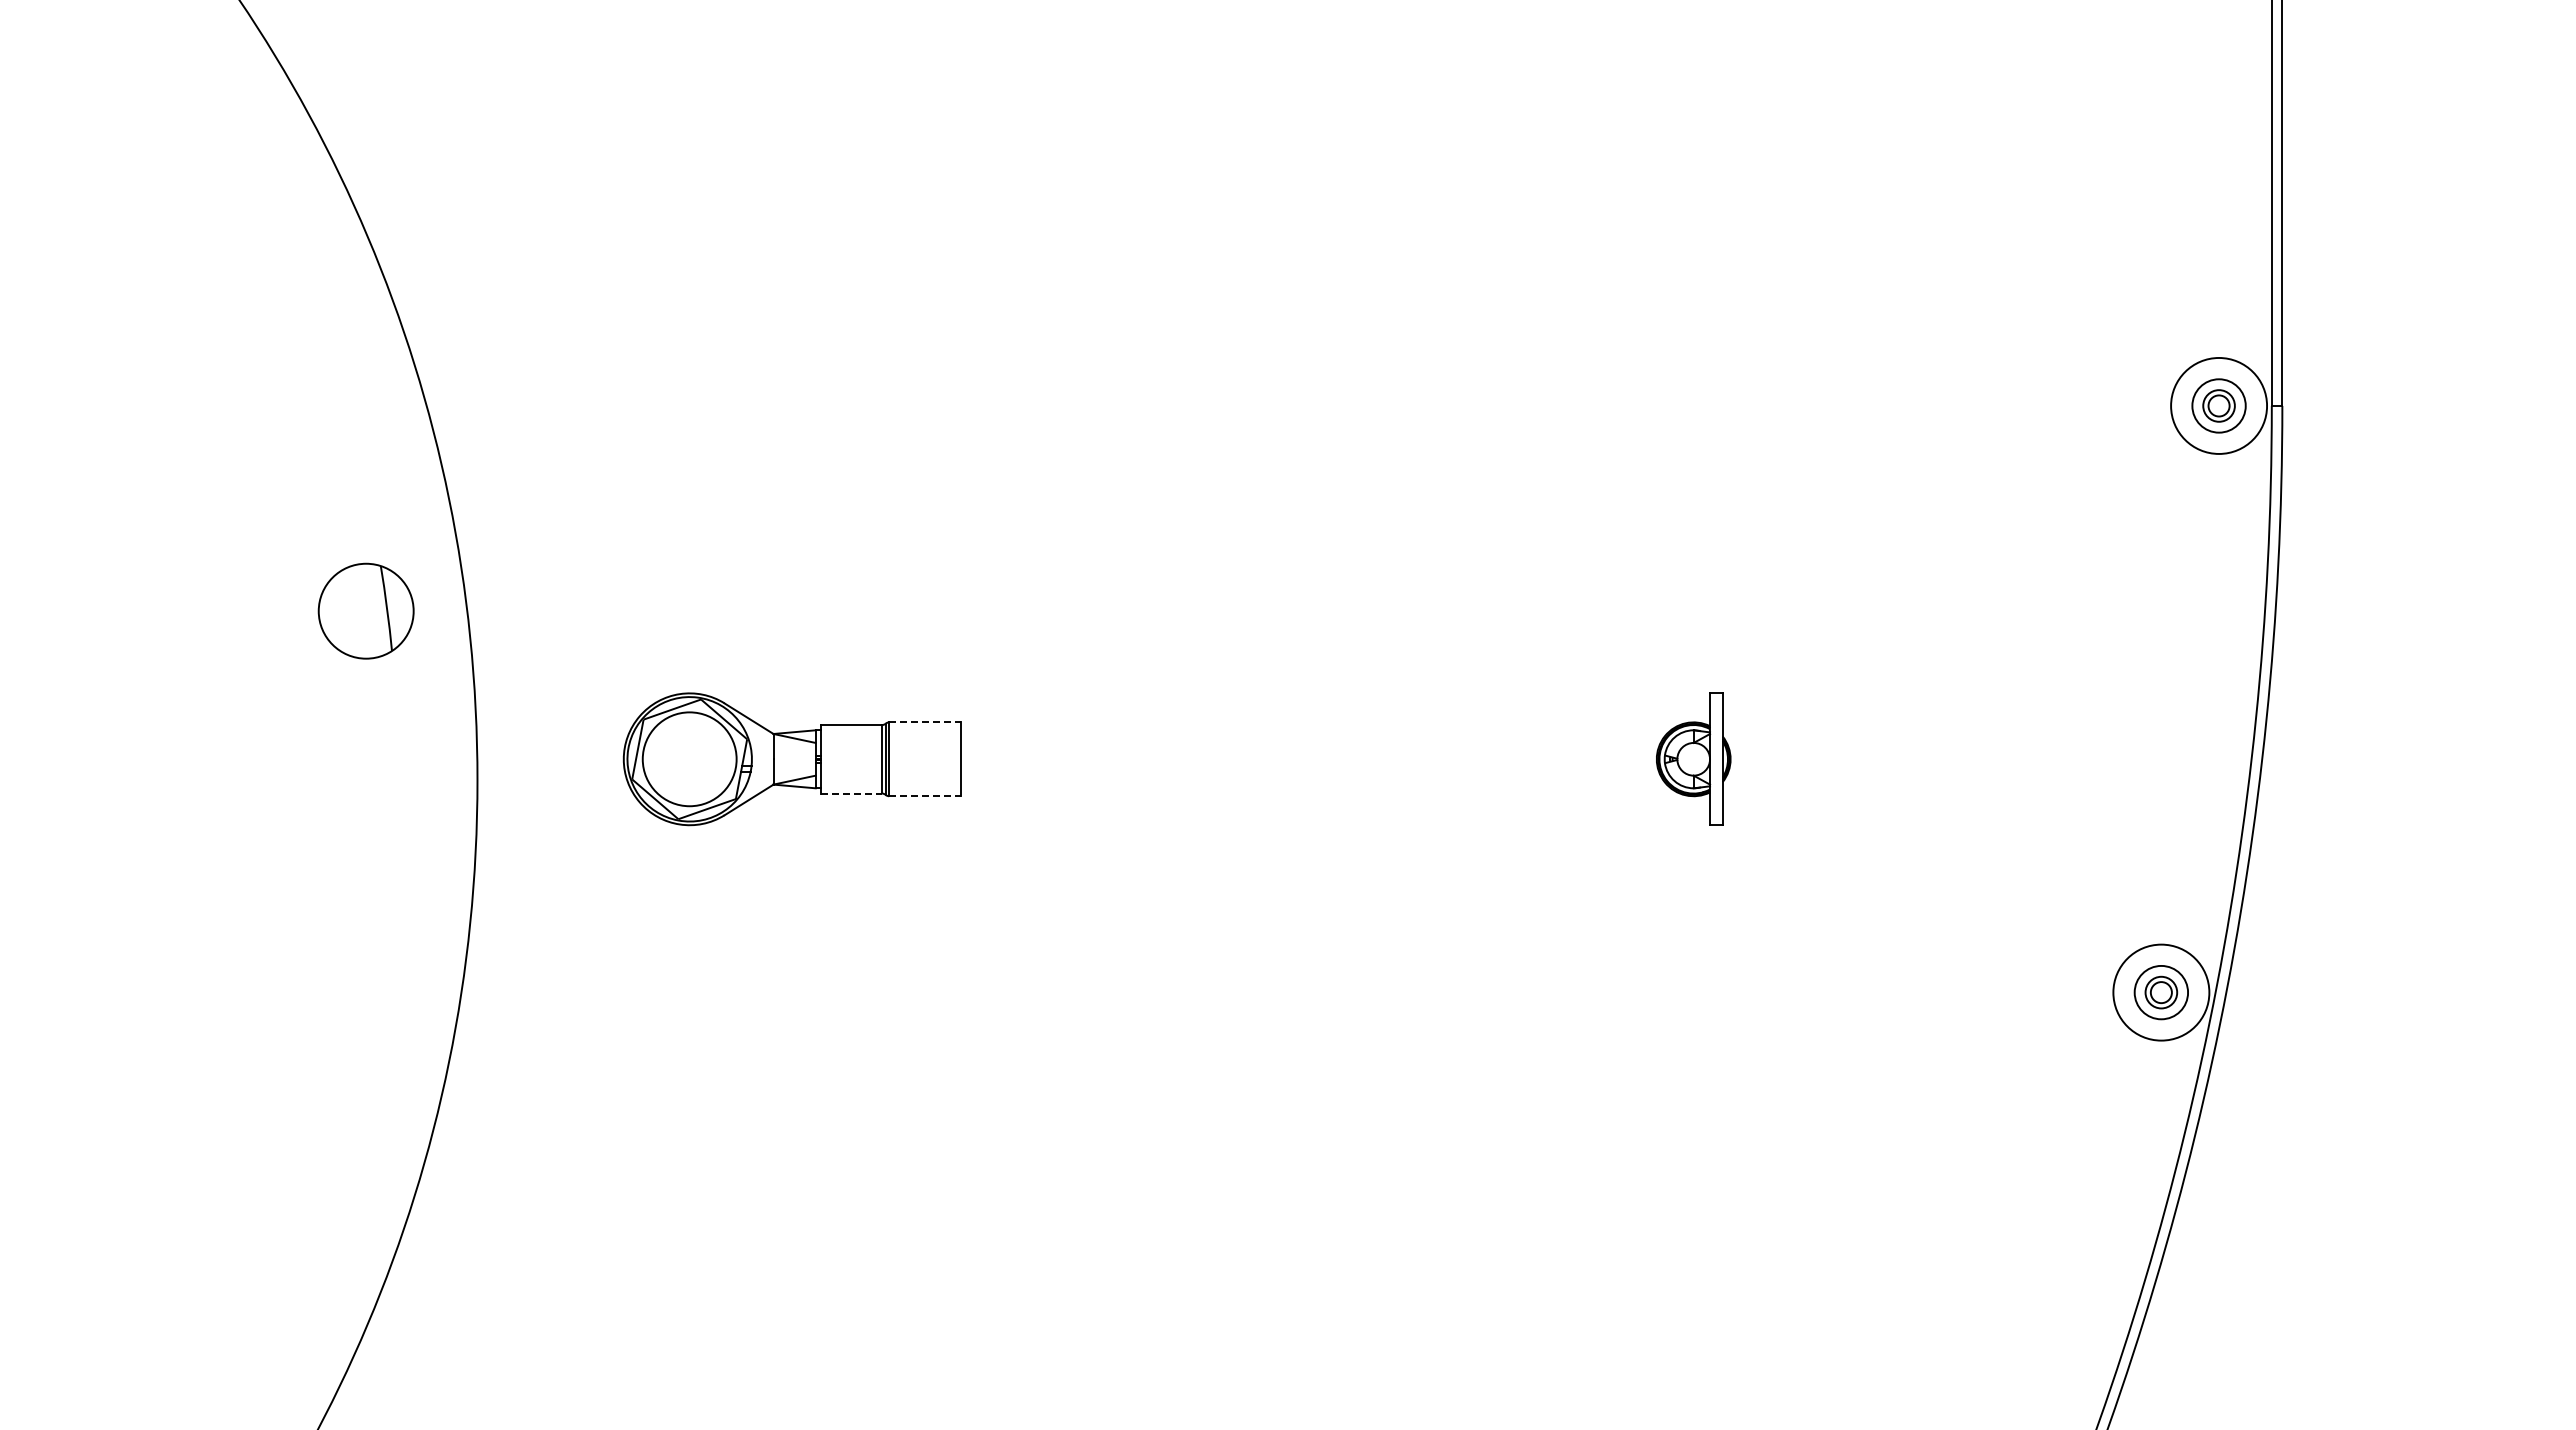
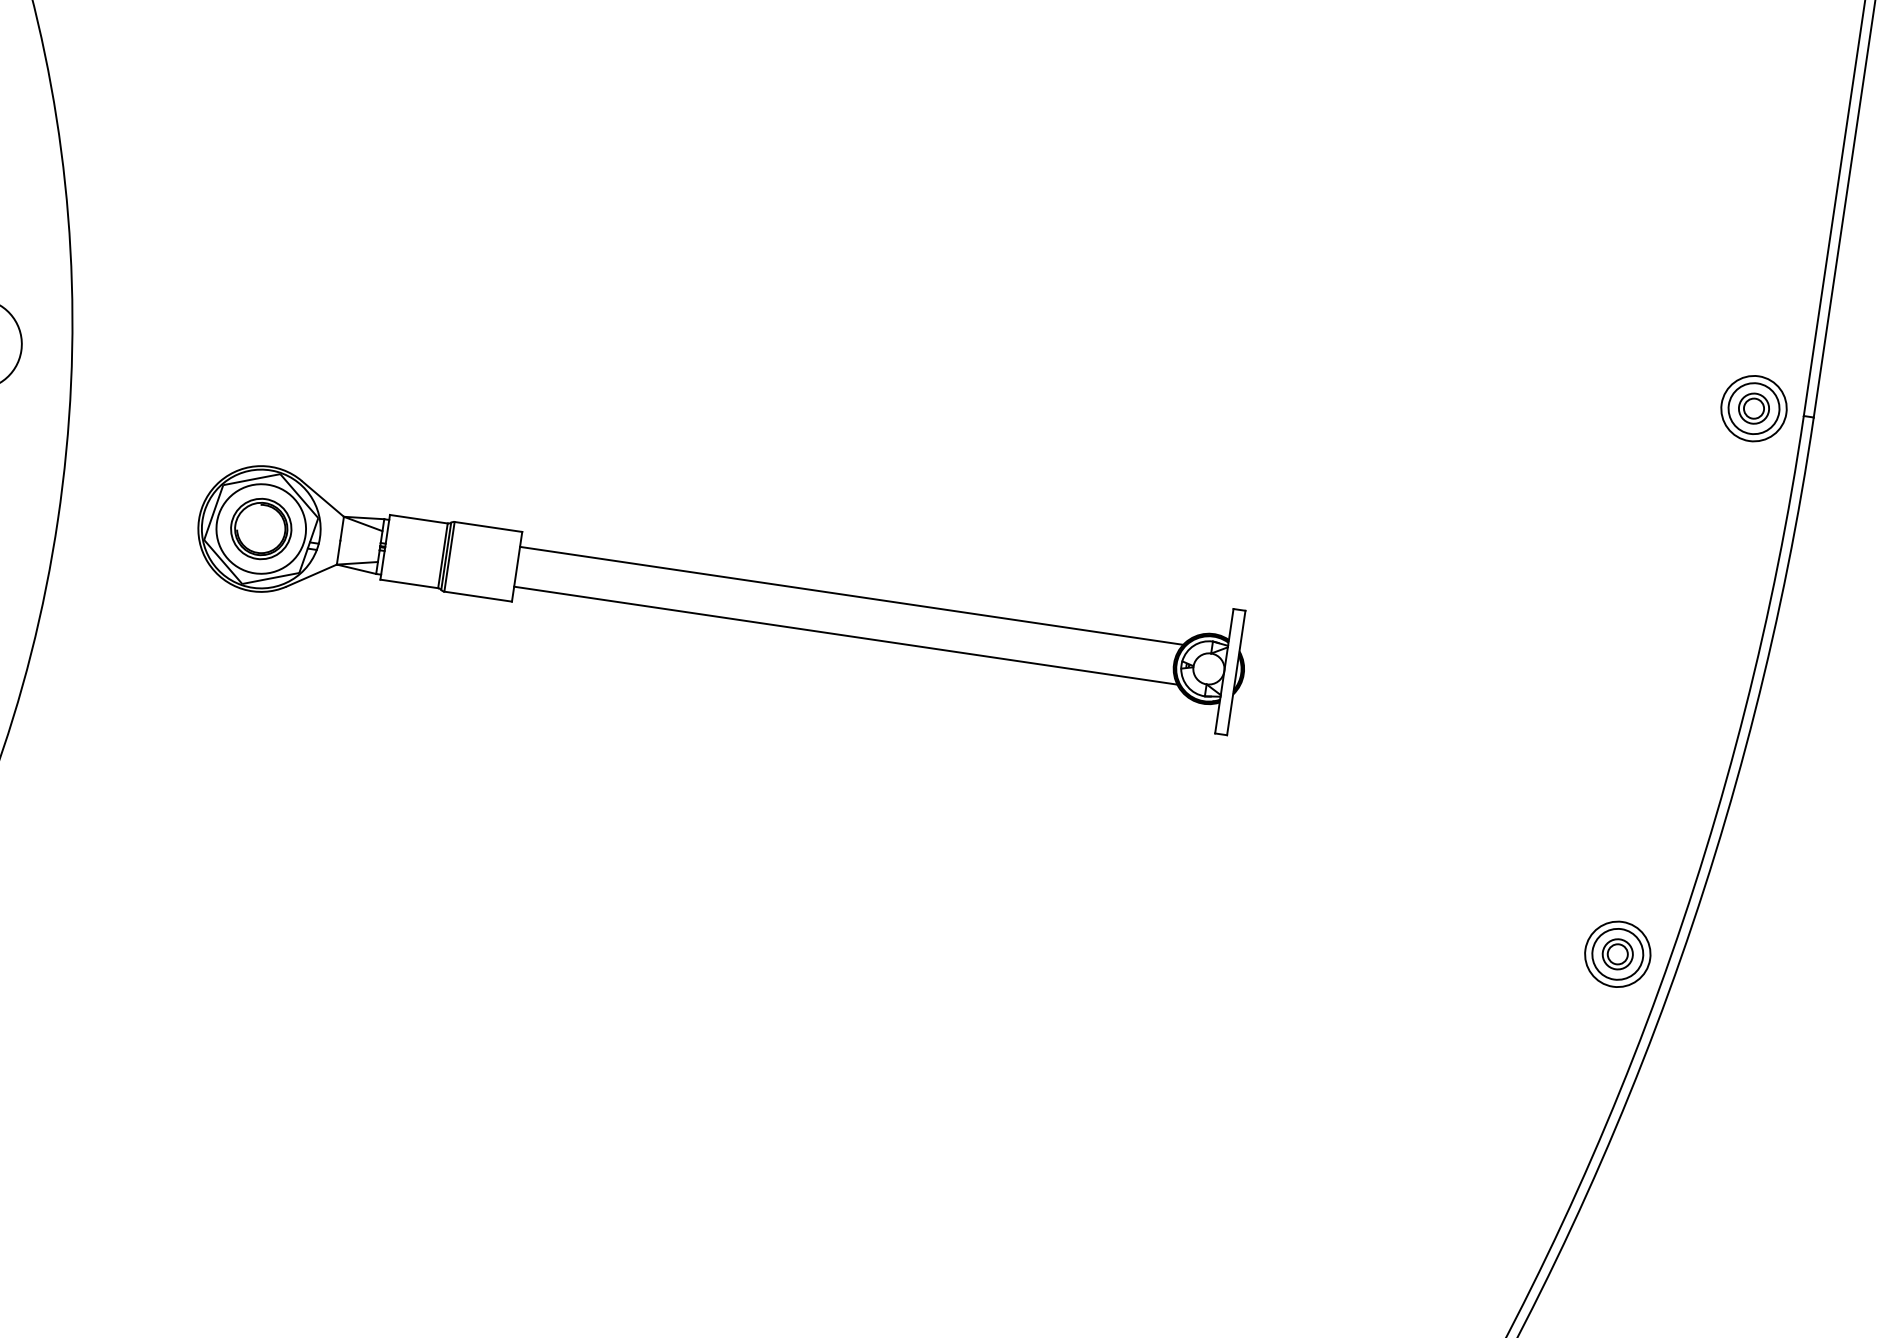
circle: (2218, 405) -> (1753, 408), size x0.71
line: (924, 722) -> (488, 527), dashed -> solid
line: (1311, 738) -> (851, 596), added
part: (689, 758) -> (261, 528), added
line: (1311, 780) -> (845, 635), added
line: (851, 793) -> (409, 583), dashed -> solid
line: (924, 796) -> (477, 596), dashed -> solid
circle: (2161, 992) -> (1617, 954), size x0.71

